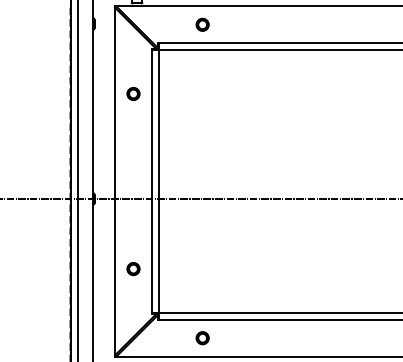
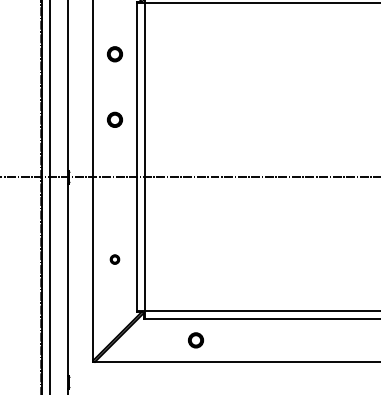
circle: (133, 149) -> (114, 119), added
part: (133, 269) -> (114, 259), size x0.6

